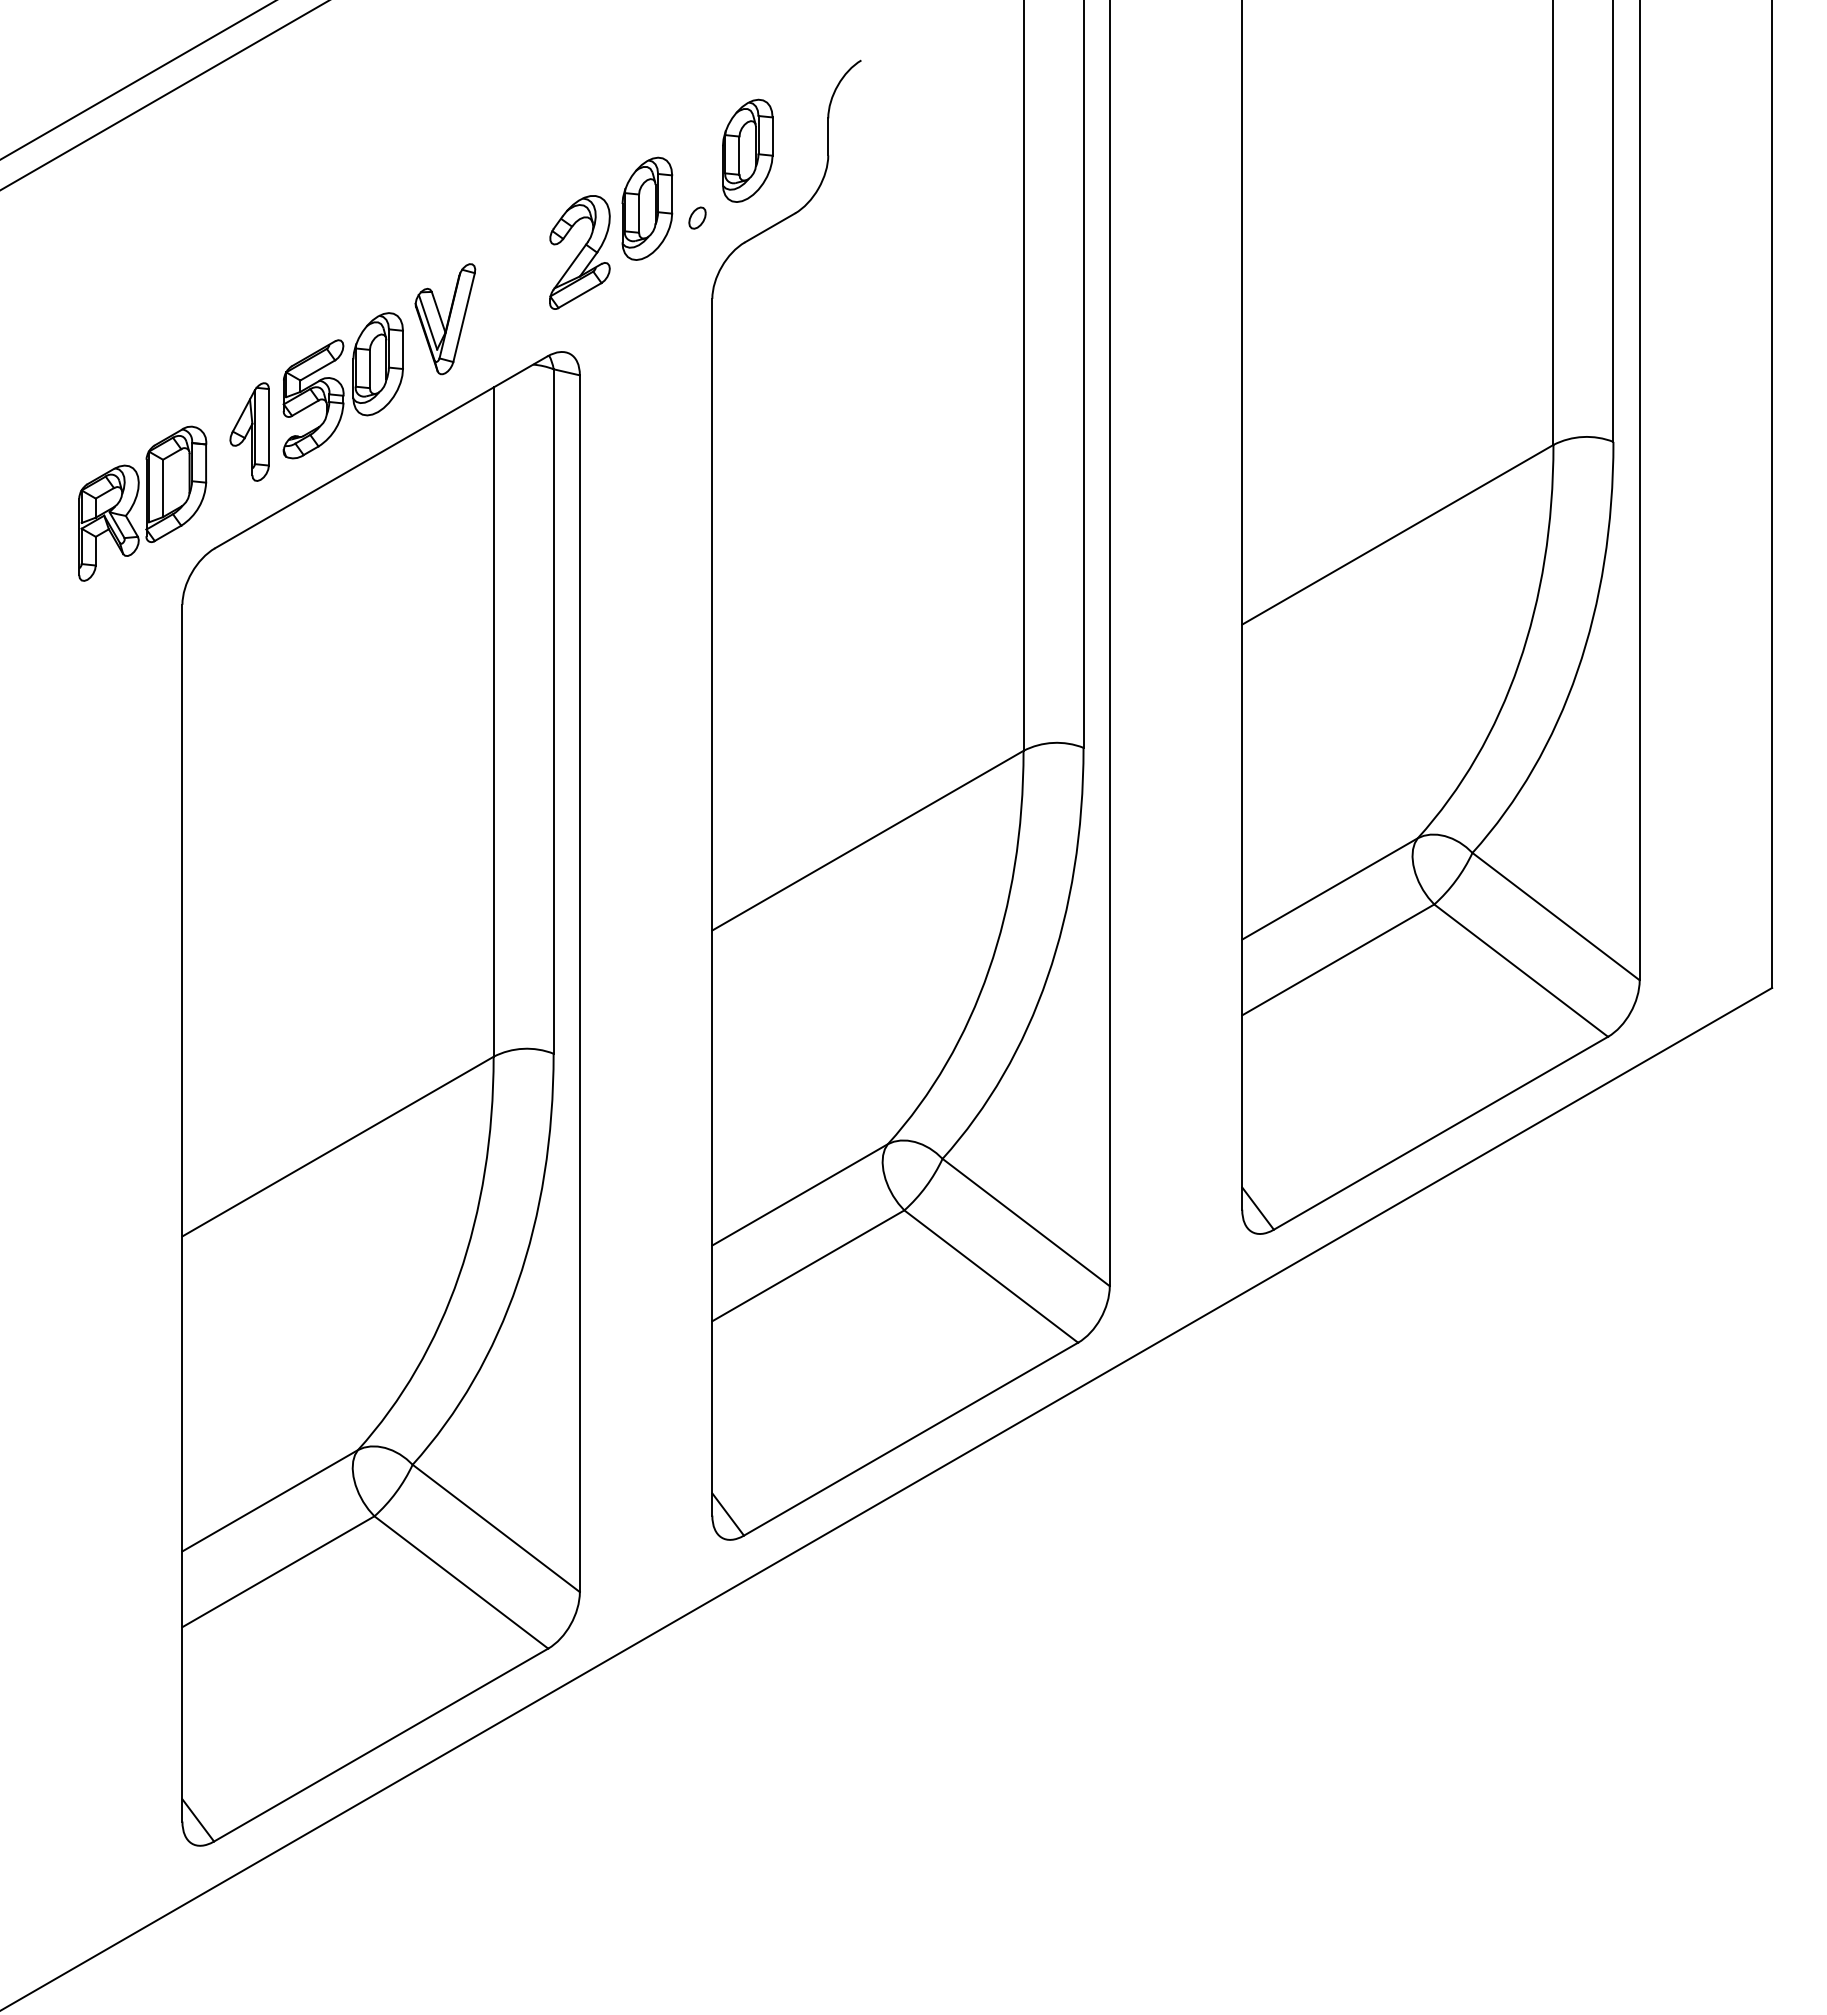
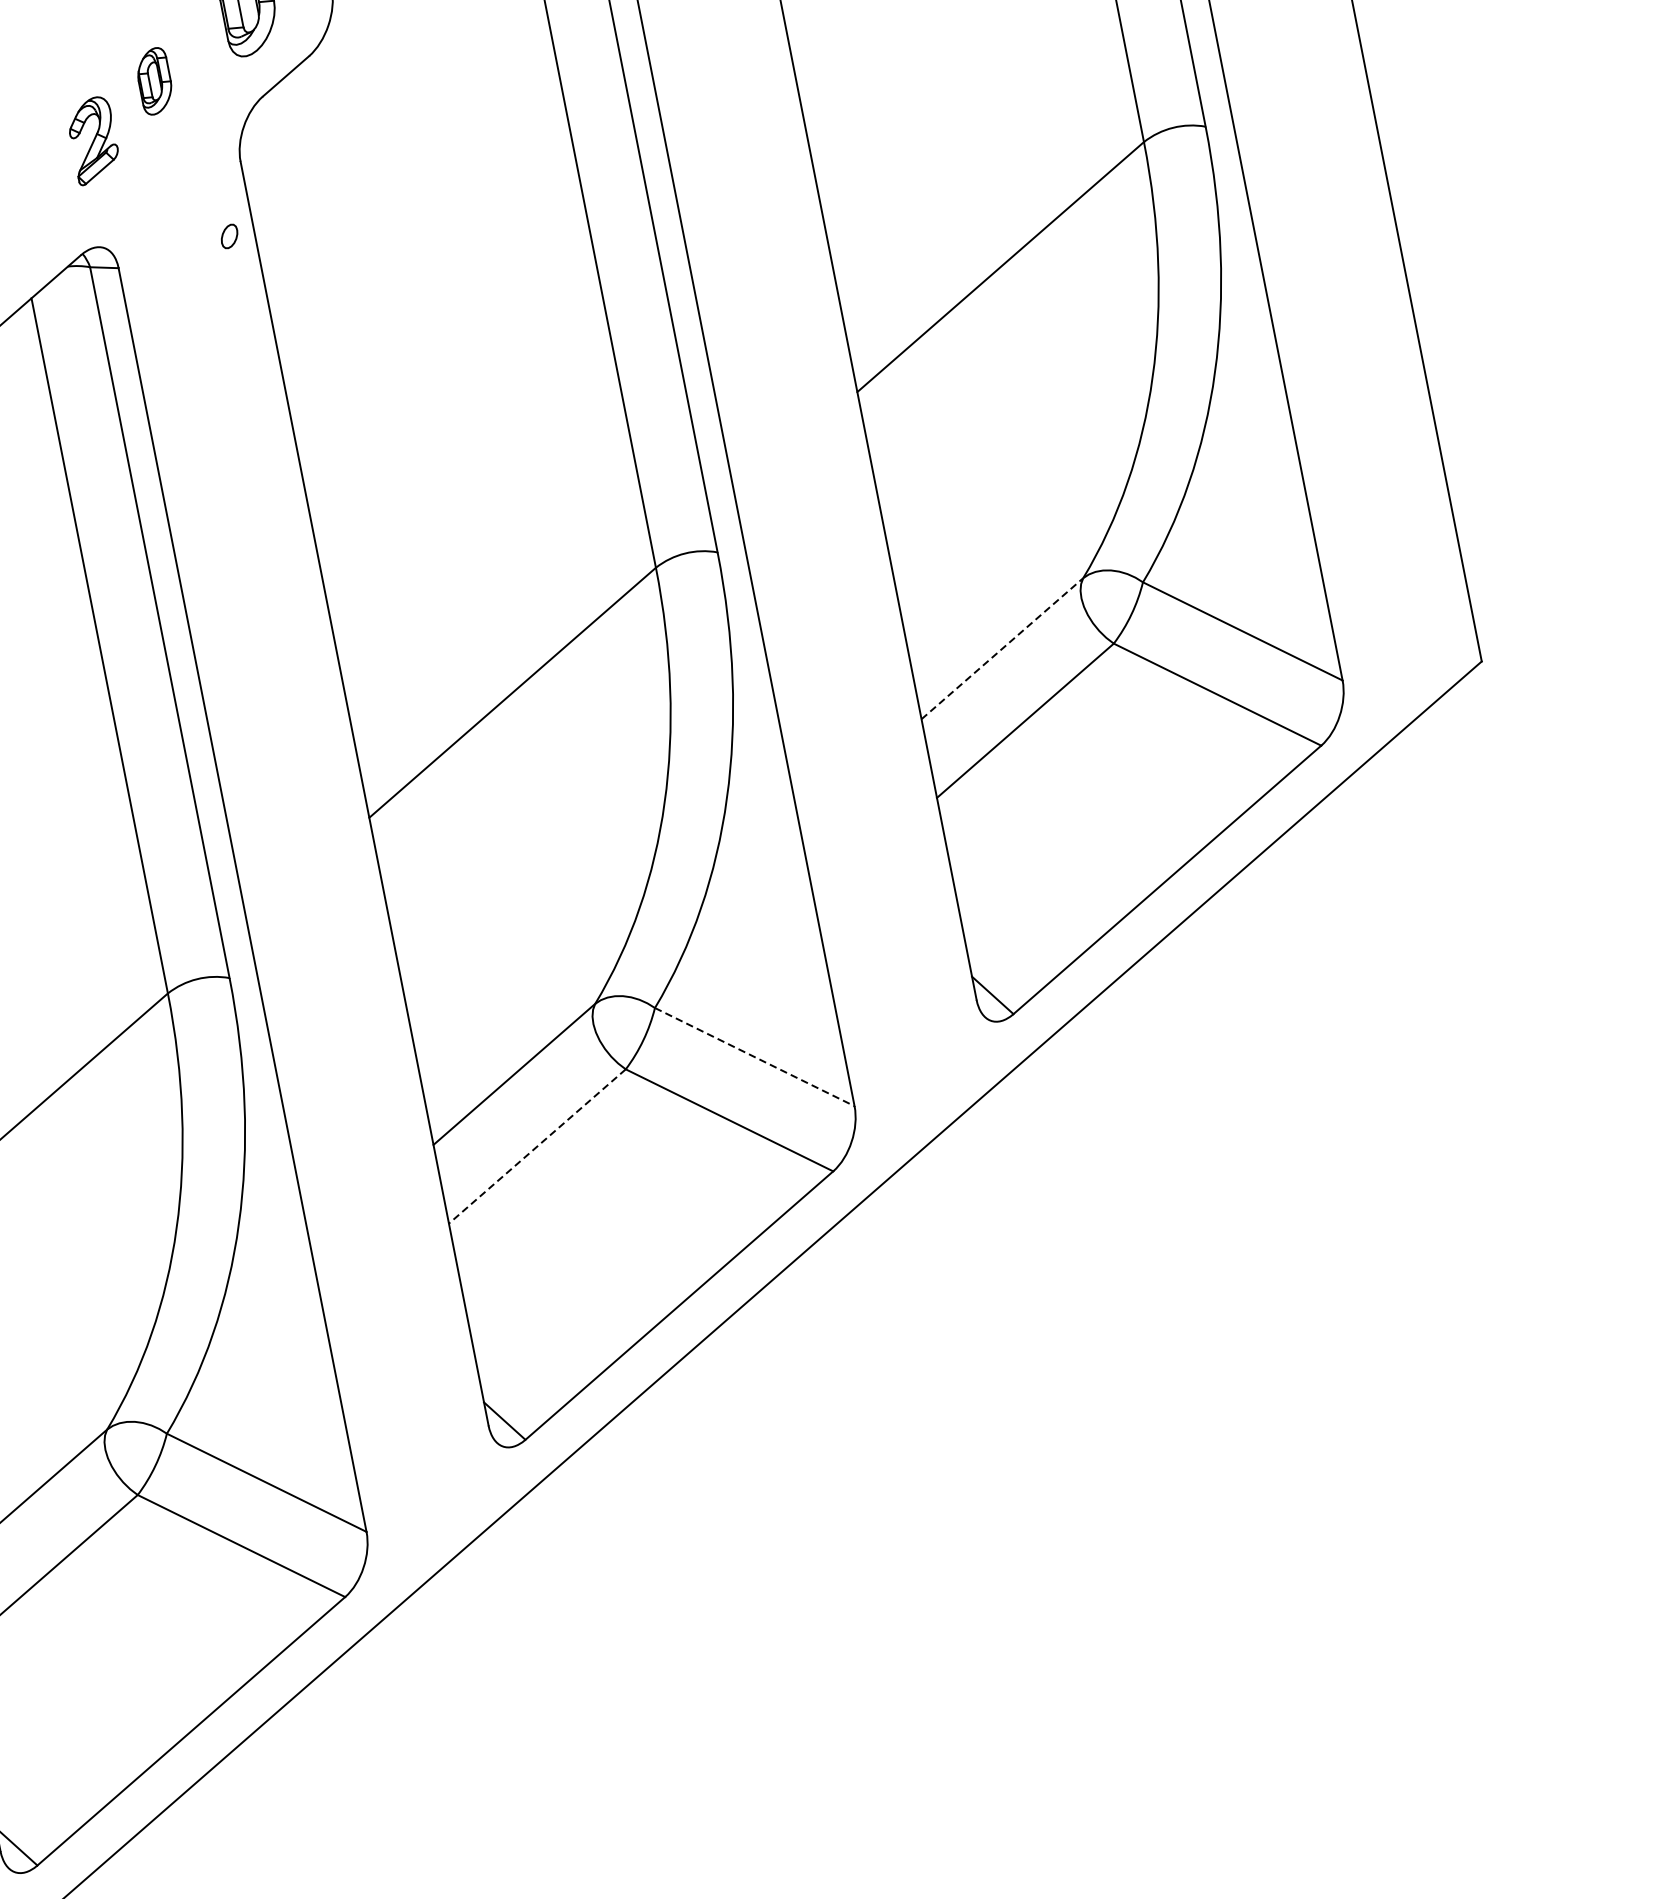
part: (647, 208) -> (154, 81), size x0.6
part: (697, 217) -> (229, 235), moved
part: (579, 252) -> (93, 140), size x0.7
line: (1330, 888) -> (1002, 648), solid -> dashed
line: (1026, 1222) -> (755, 1057), solid -> dashed
line: (808, 1265) -> (537, 1146), solid -> dashed

